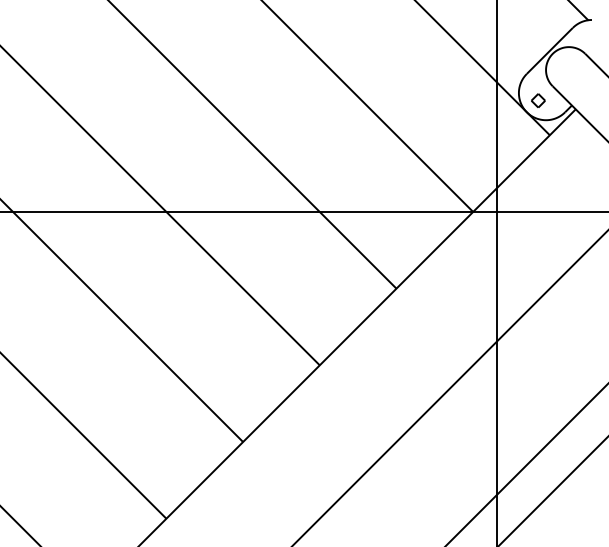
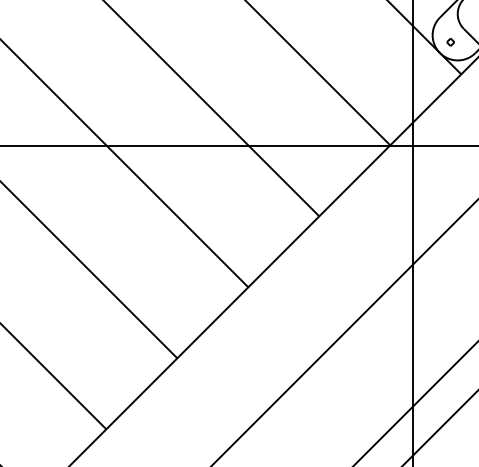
part: (538, 100) -> (450, 42), size x0.6

